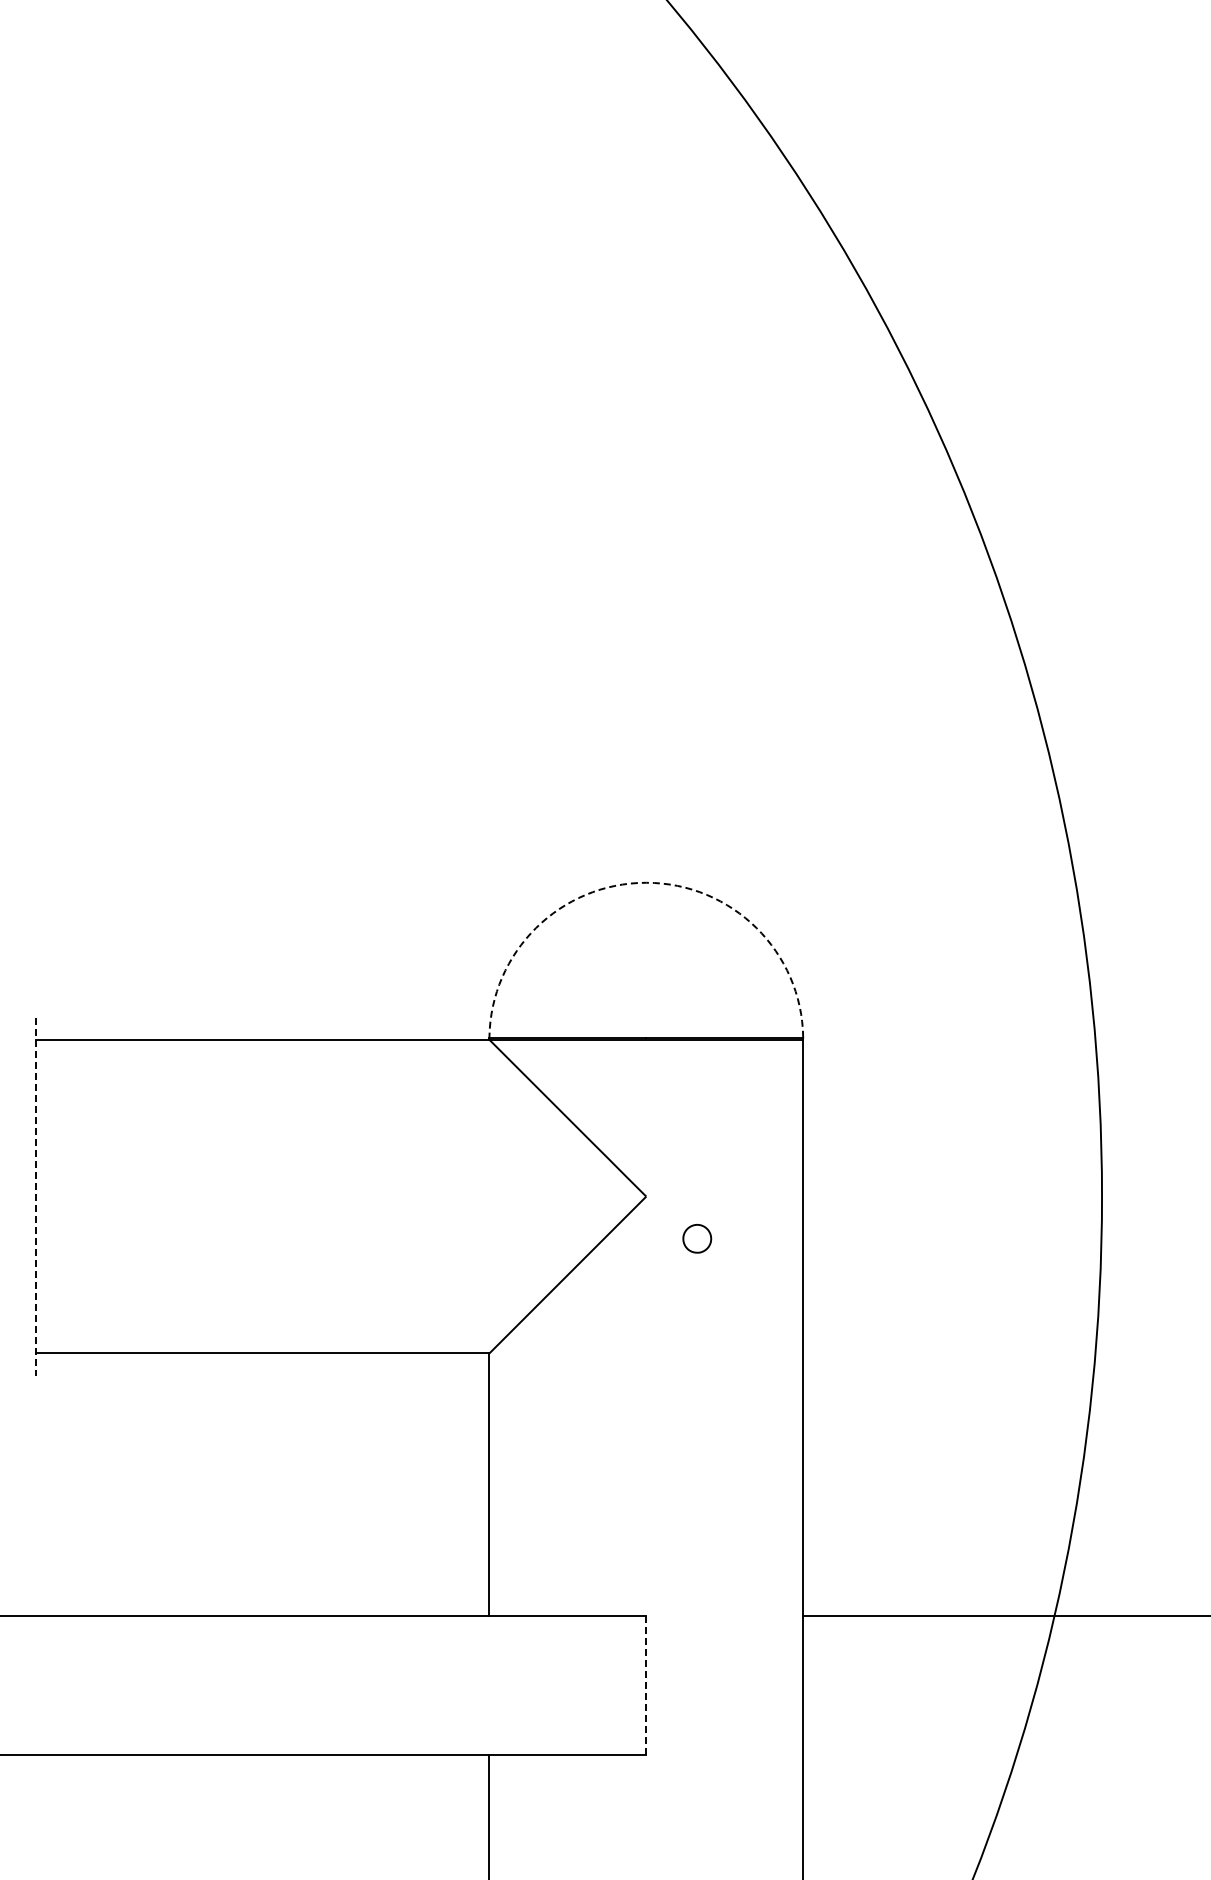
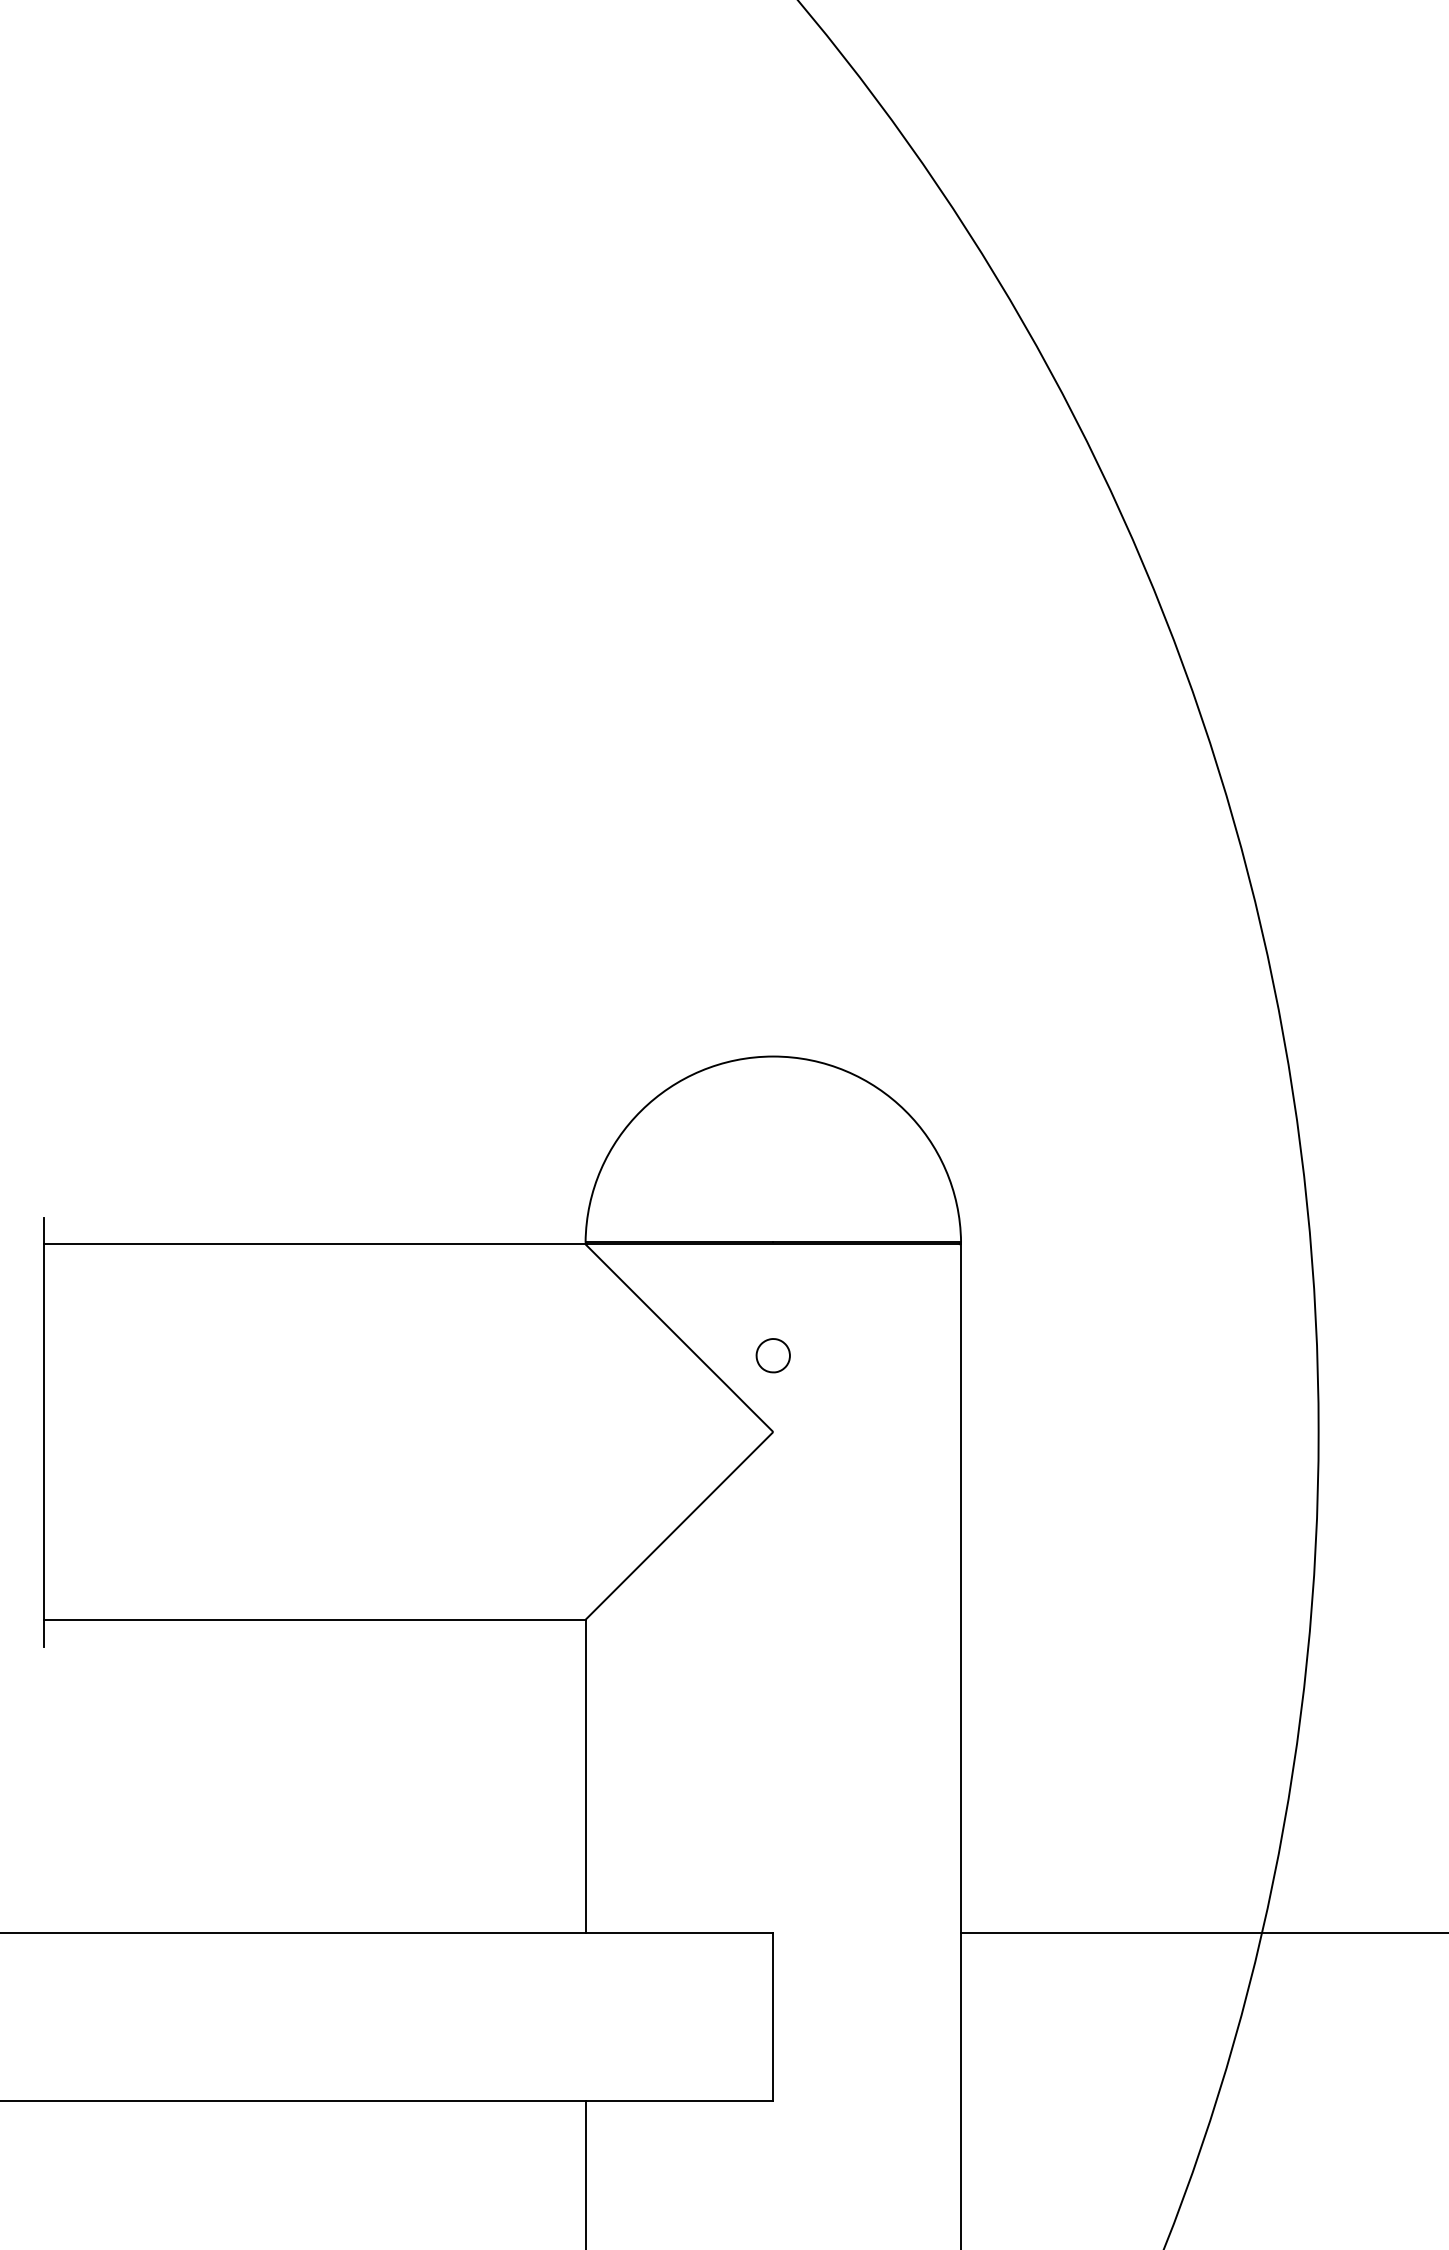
arc: (646, 882) -> (773, 1056), dashed -> solid
line: (36, 1197) -> (43, 1433), dashed -> solid
part: (697, 1238) -> (773, 1355), moved
line: (646, 1685) -> (773, 2017), dashed -> solid

